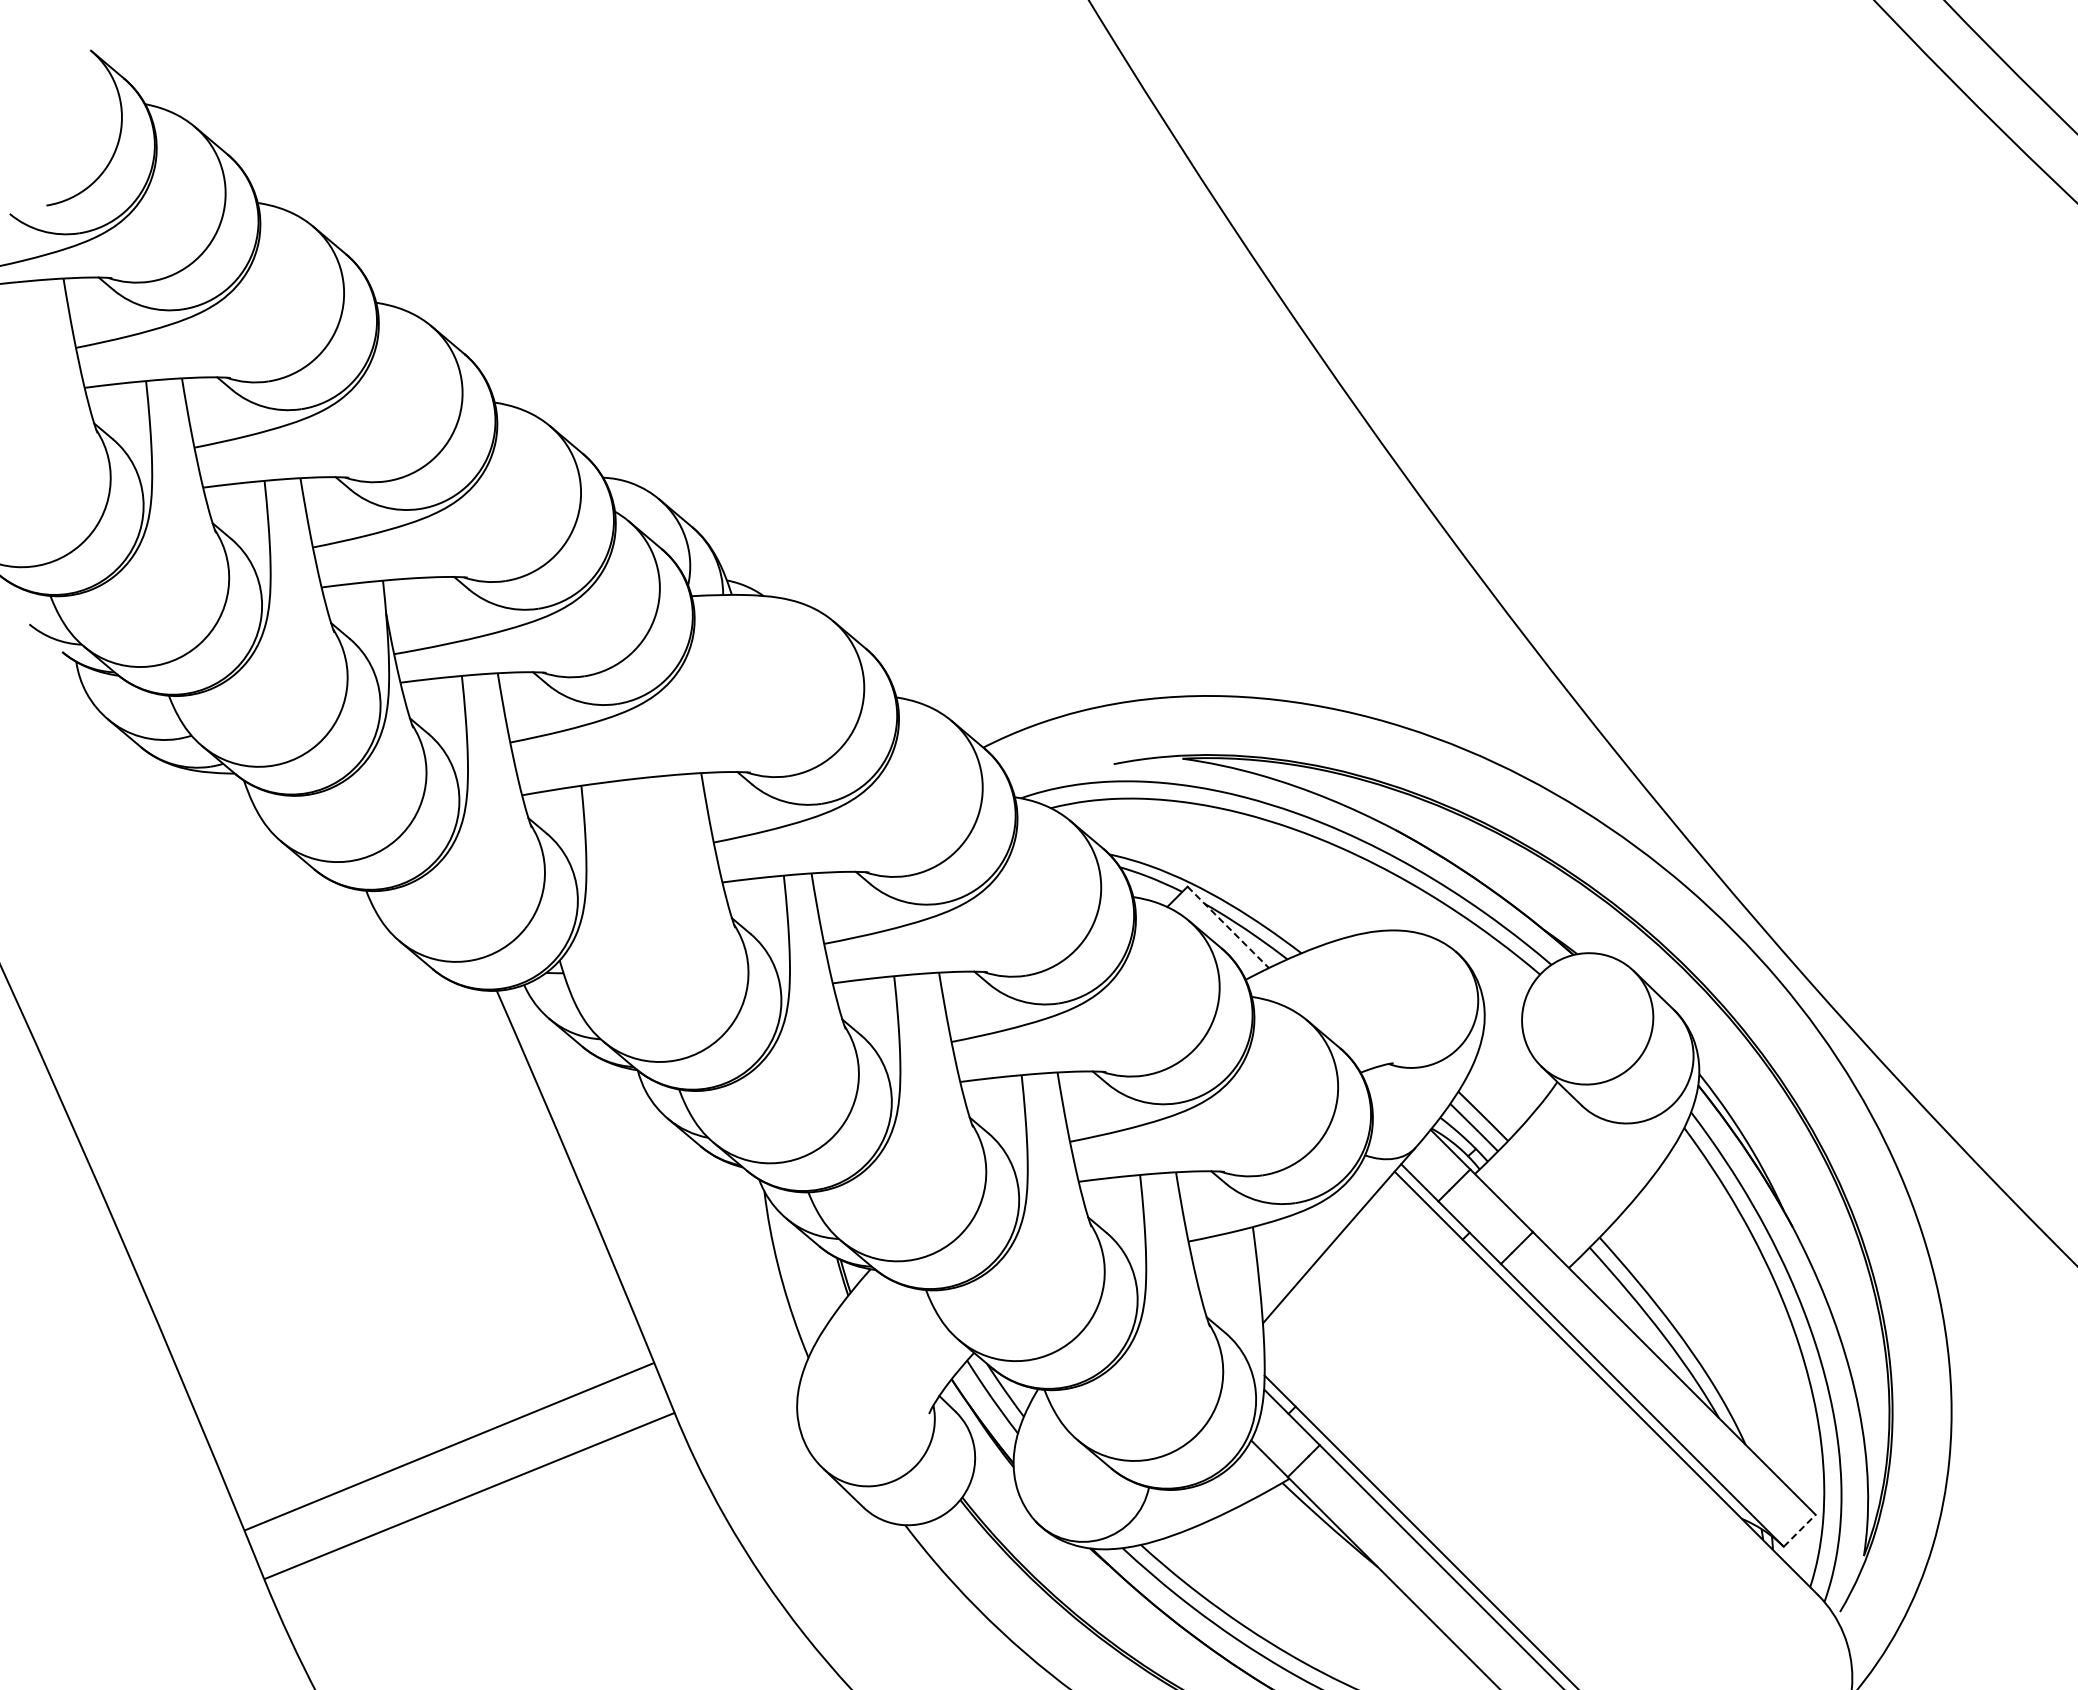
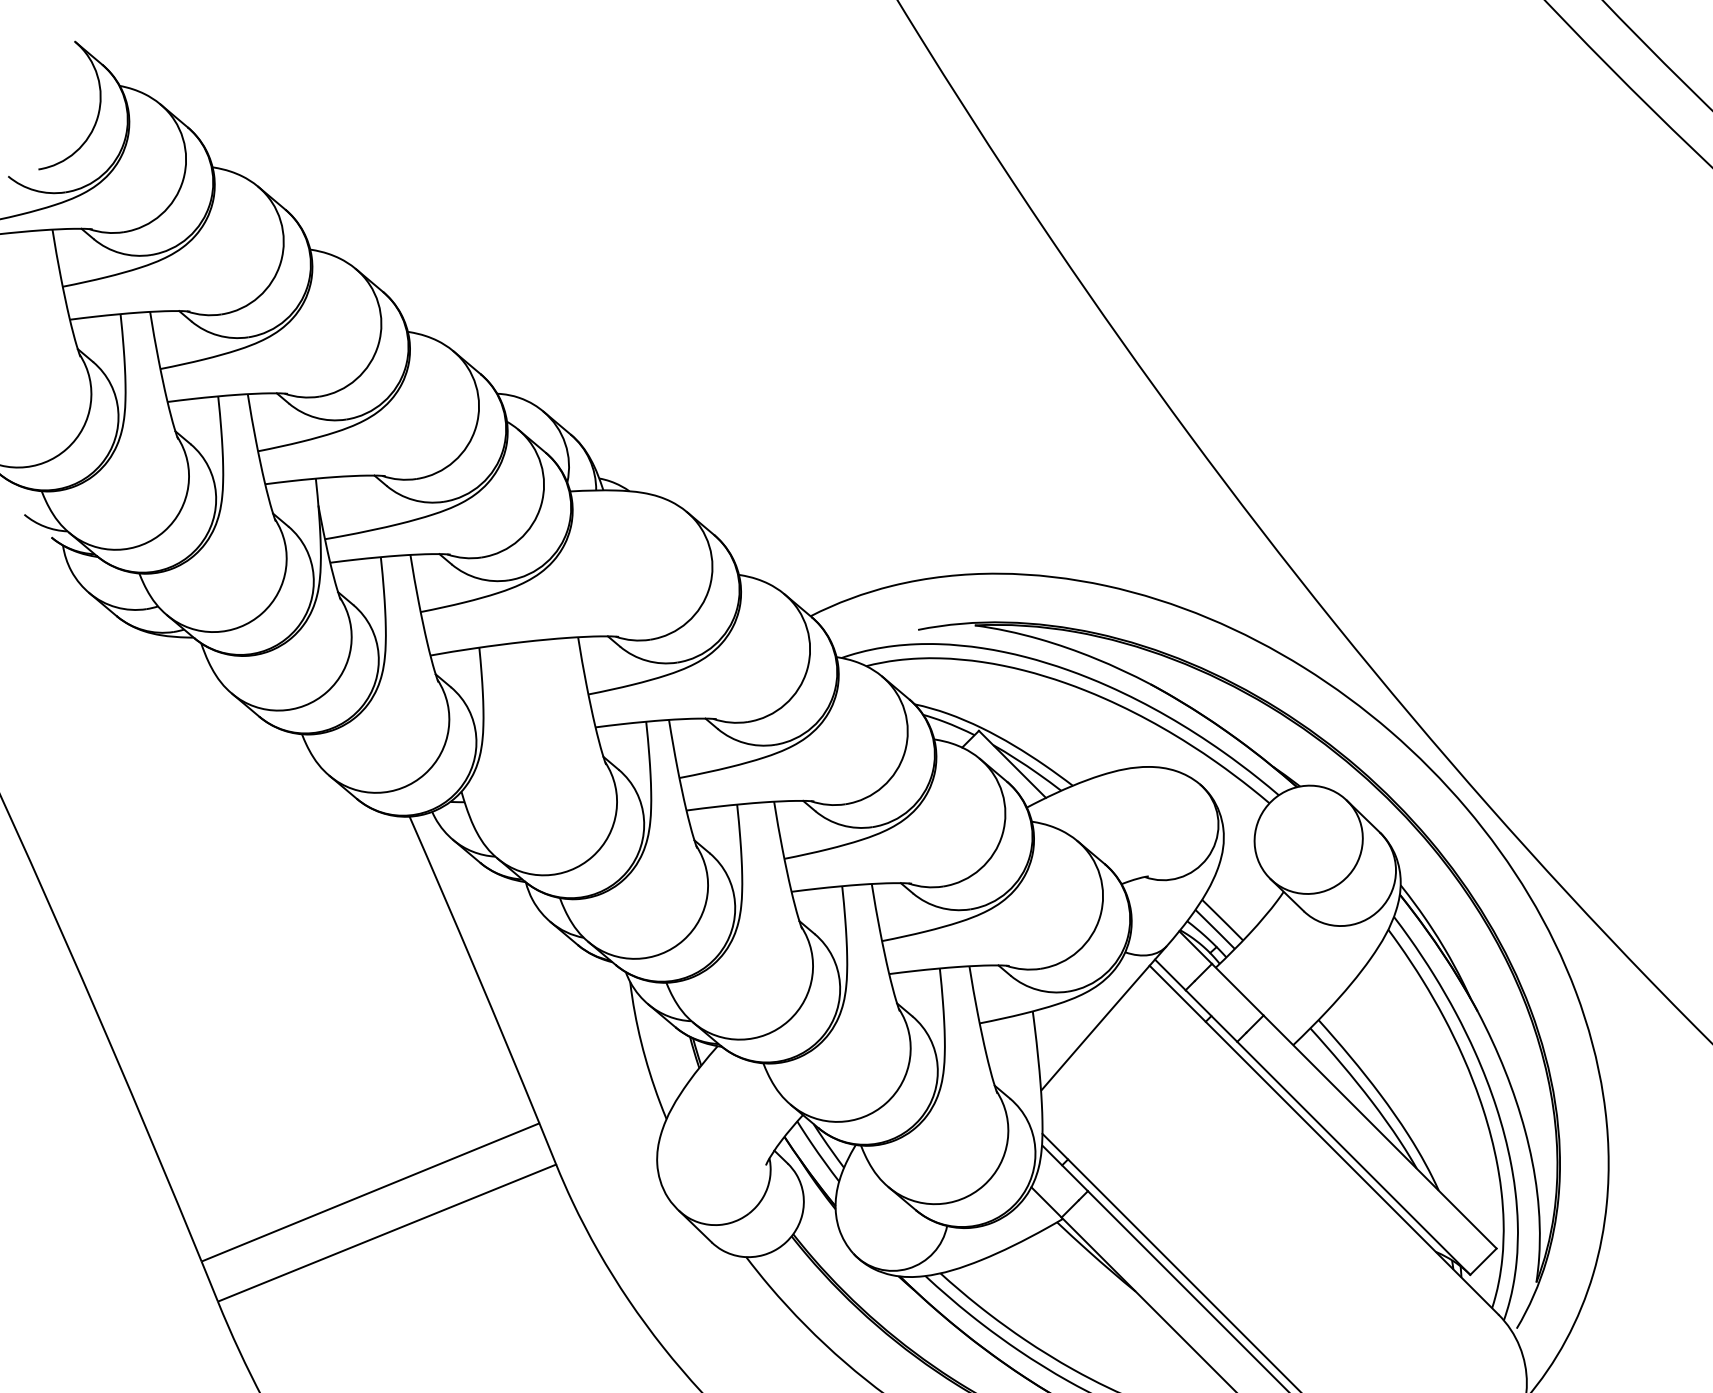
line: (1228, 927) -> (1012, 764), dashed -> solid
line: (1799, 1530) -> (1483, 1261), dashed -> solid

